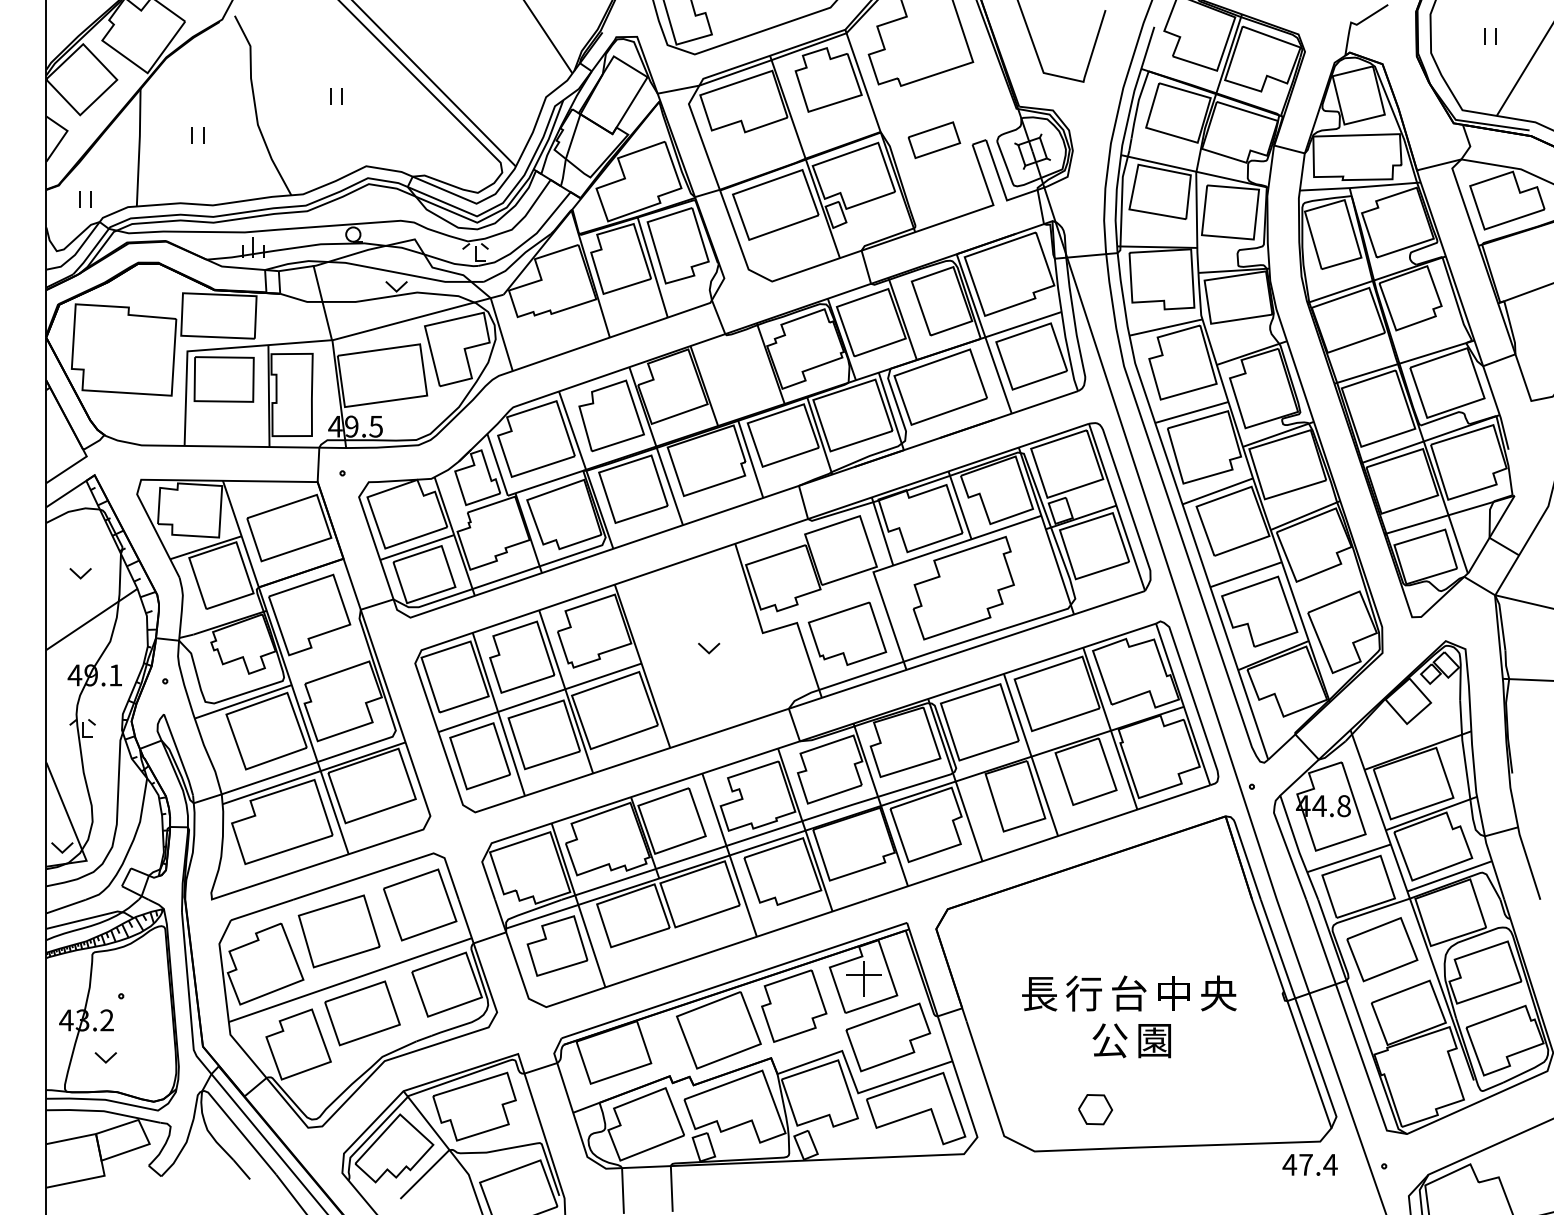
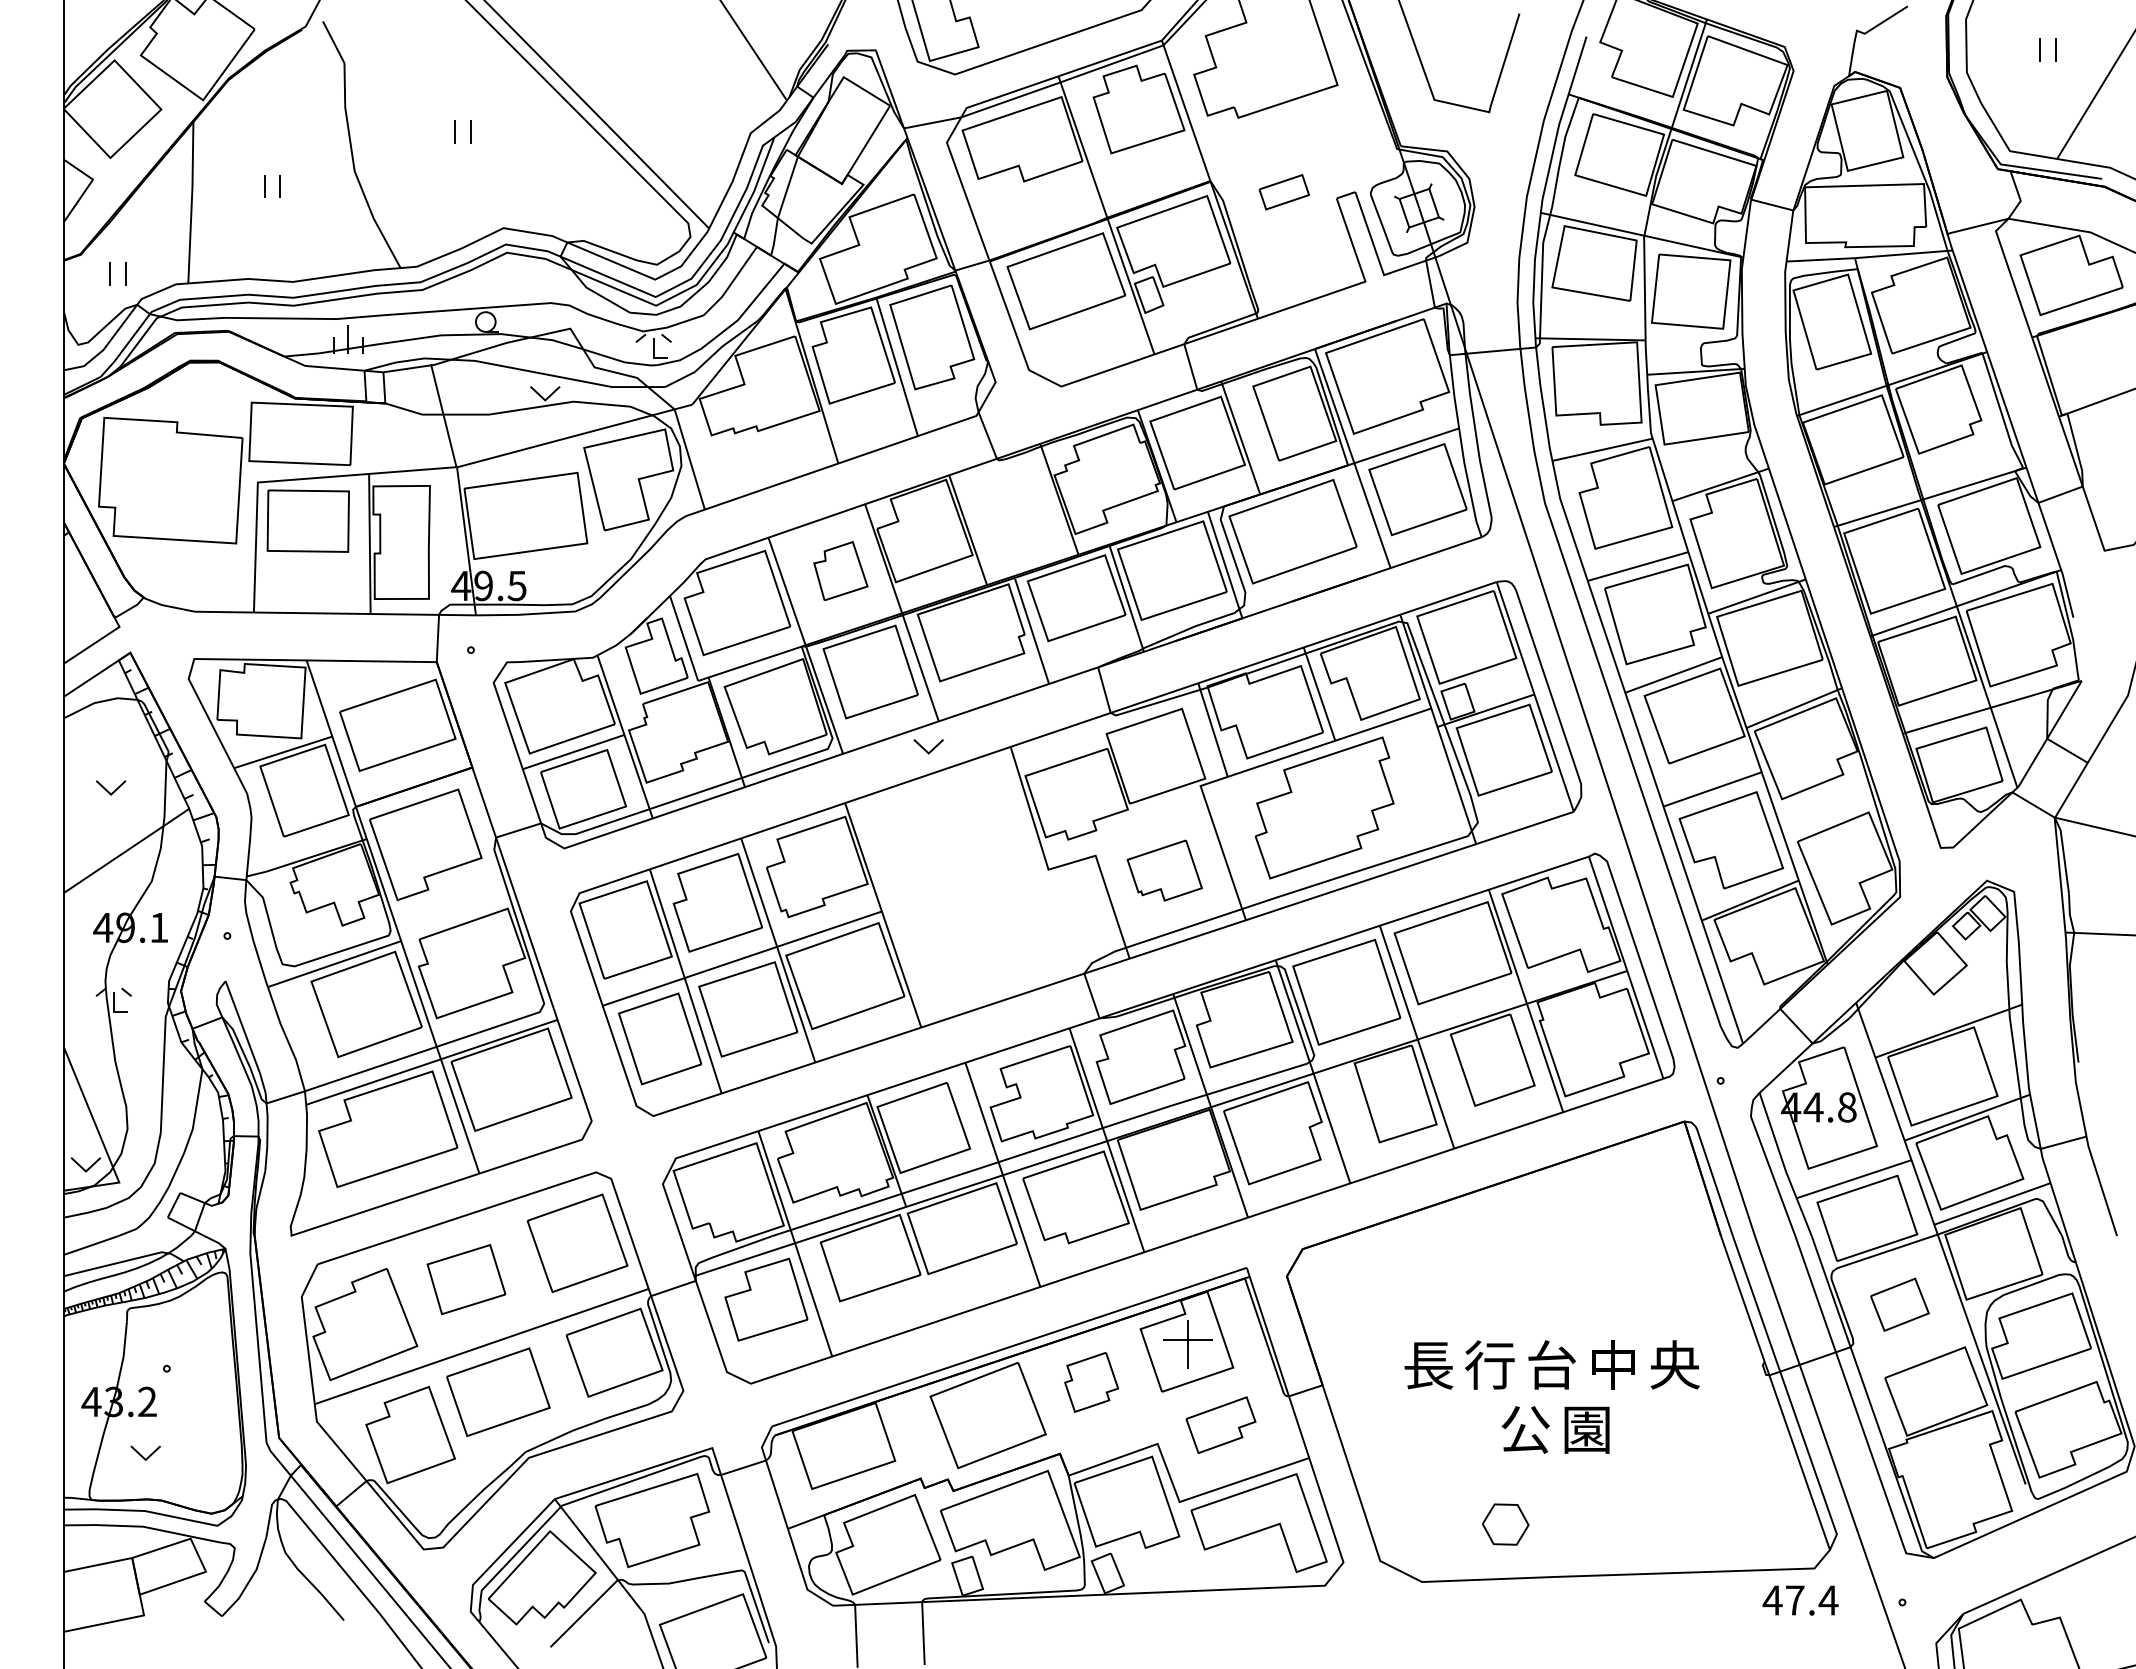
part: (934, 139) -> (1284, 191), size x0.7
part: (611, 415) -> (840, 570), size x0.6
part: (847, 633) -> (1164, 870), size x0.7
part: (708, 648) -> (928, 746), moved
part: (339, 931) -> (466, 1279), size x0.7
part: (1382, 949) -> (1899, 1304), size x0.6
part: (794, 1006) -> (1091, 1382), size x0.6
part: (887, 1036) -> (1220, 1424), size x0.6

